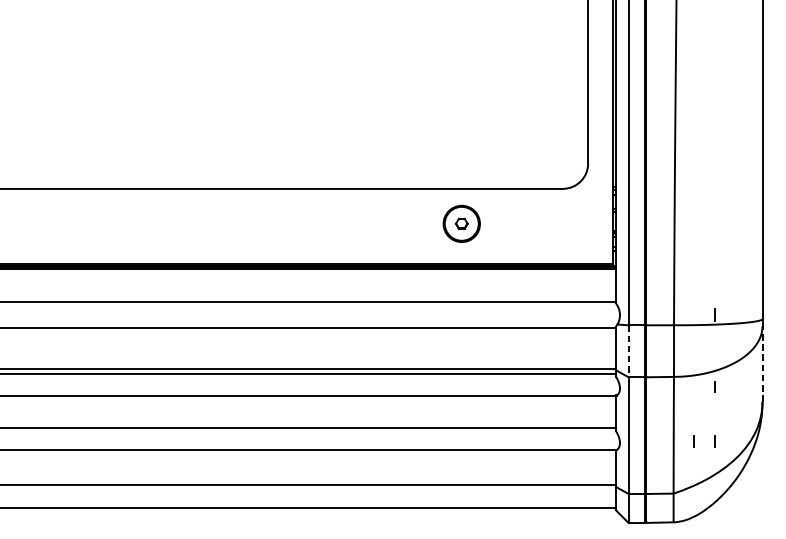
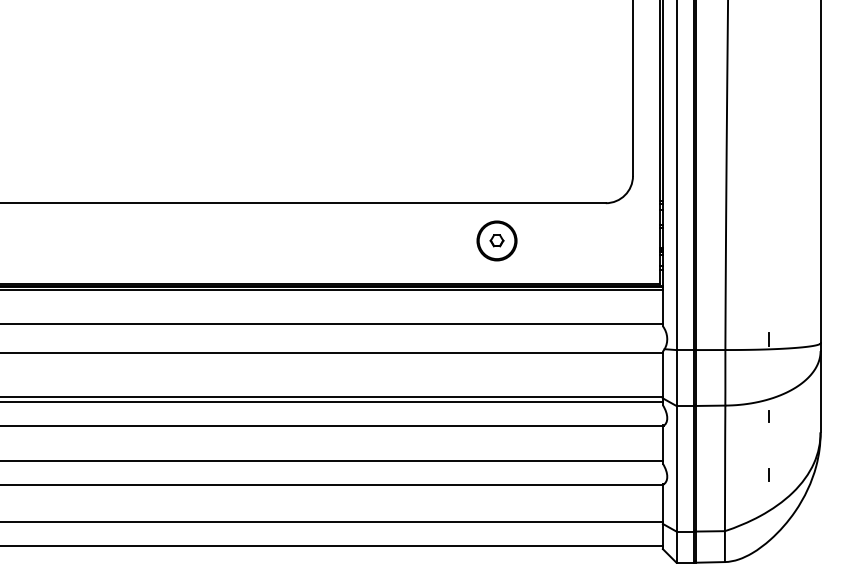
line: (628, 351) -> (676, 378), dashed -> solid
line: (762, 363) -> (820, 391), dashed -> solid
line: (693, 440) -> (746, 474), removed

